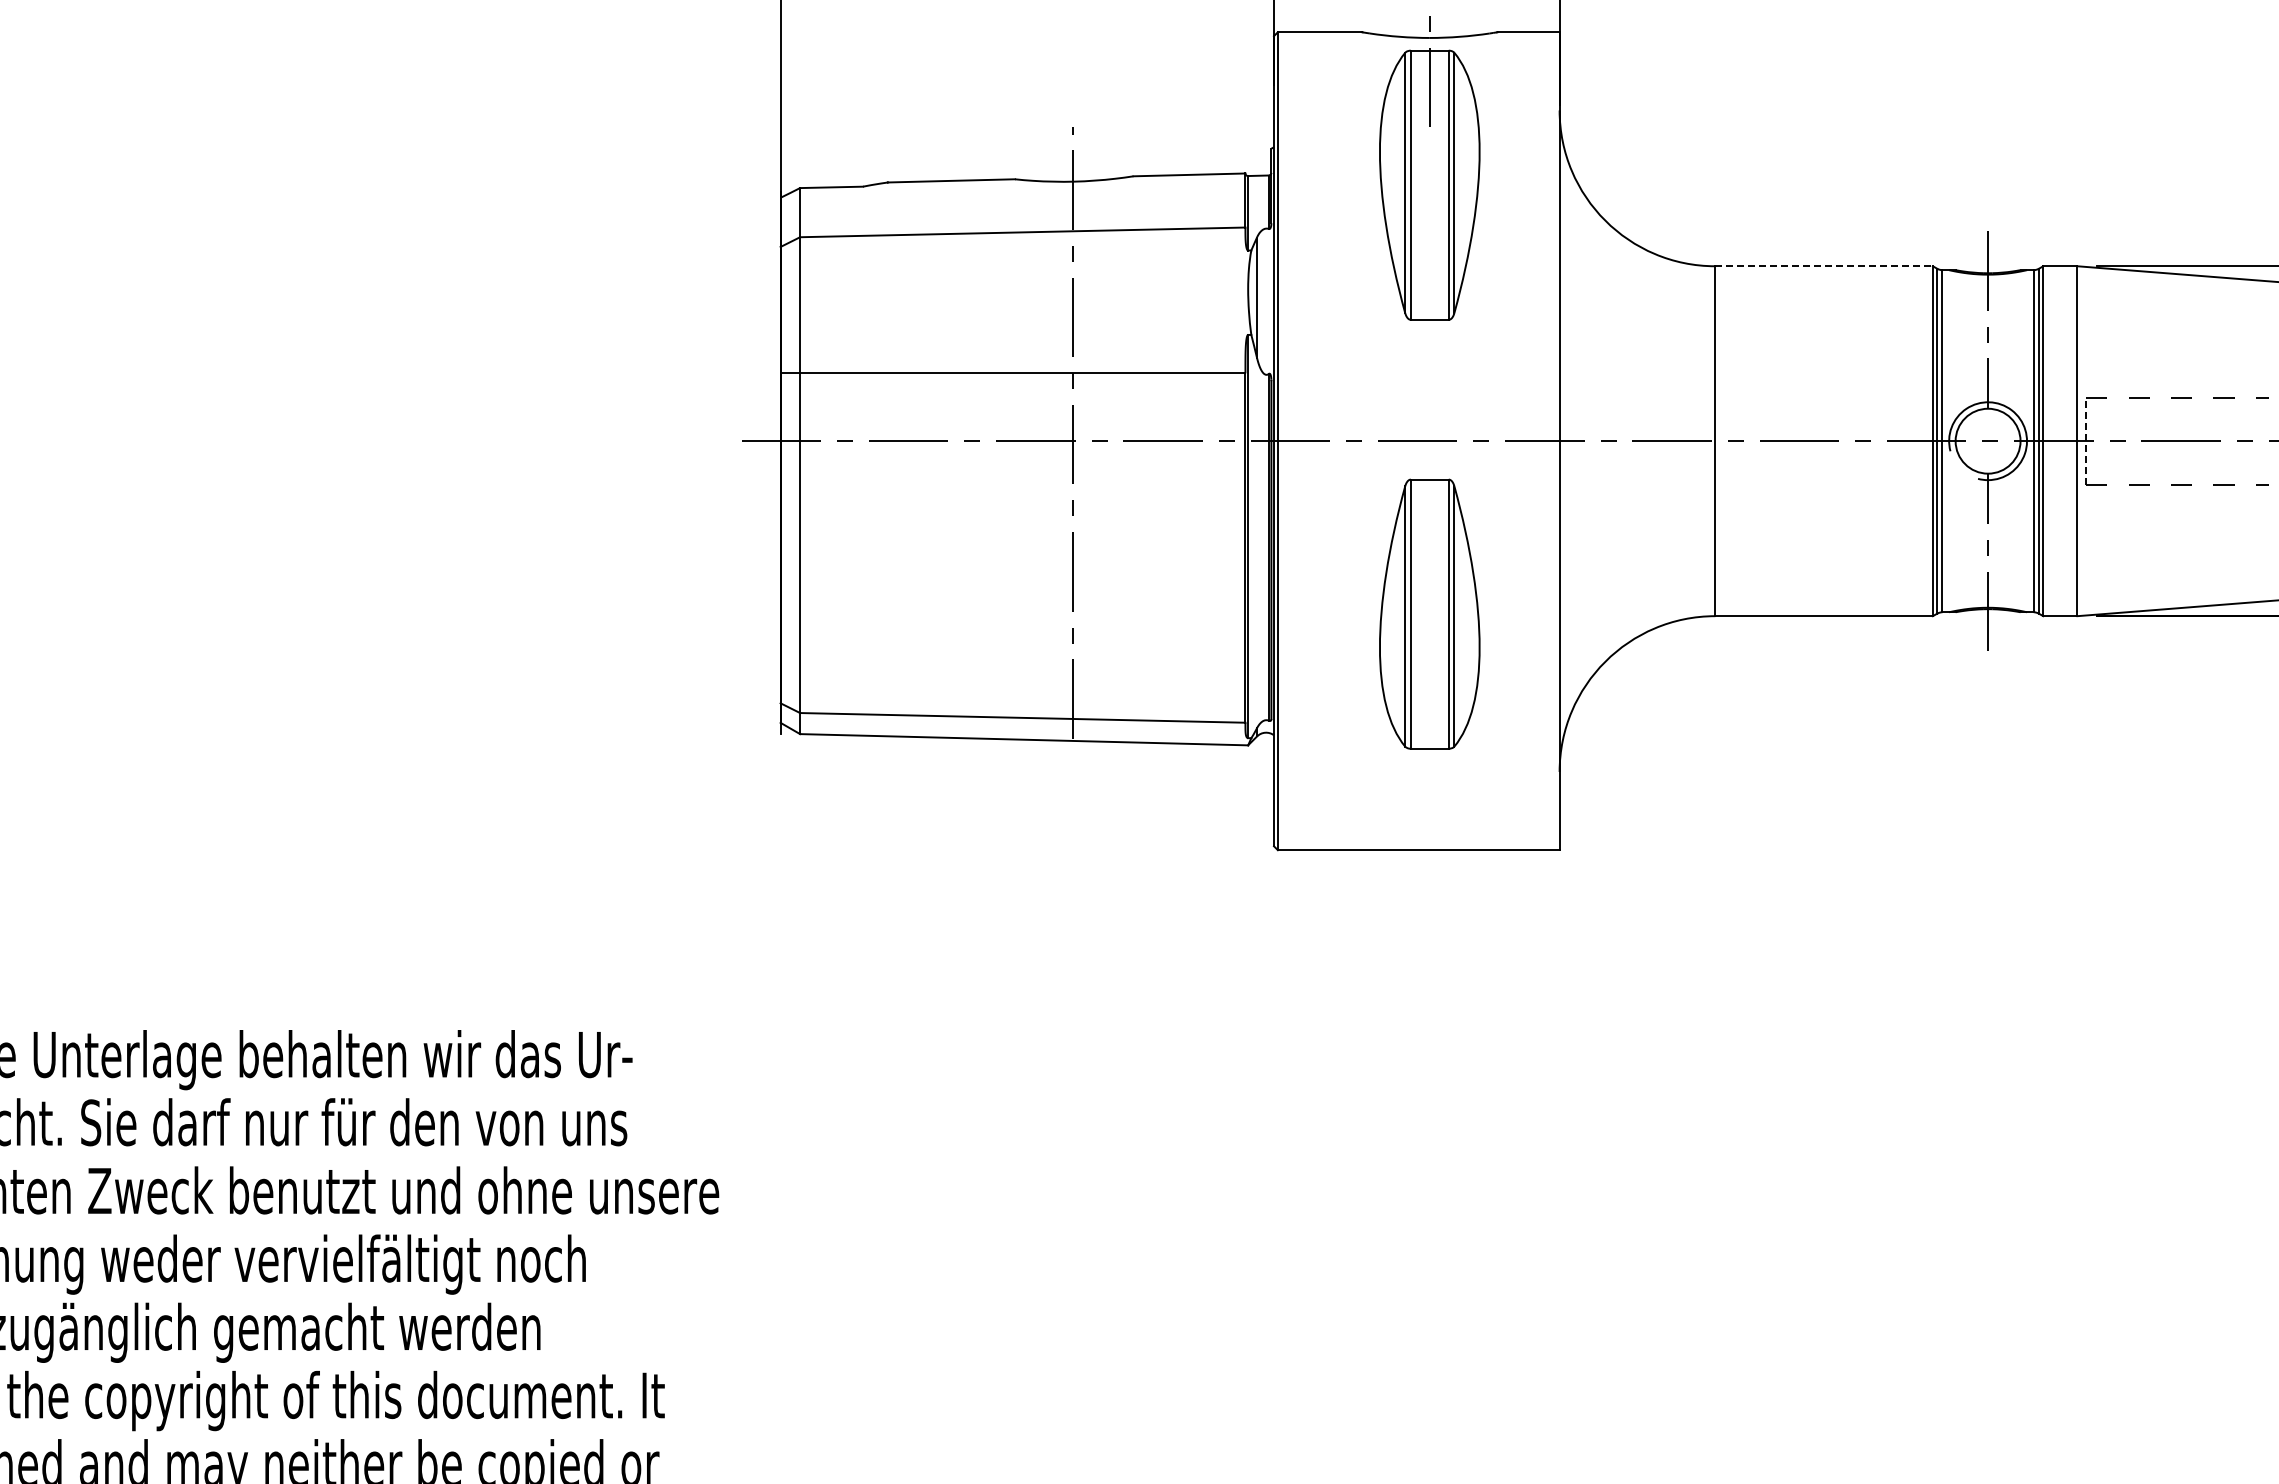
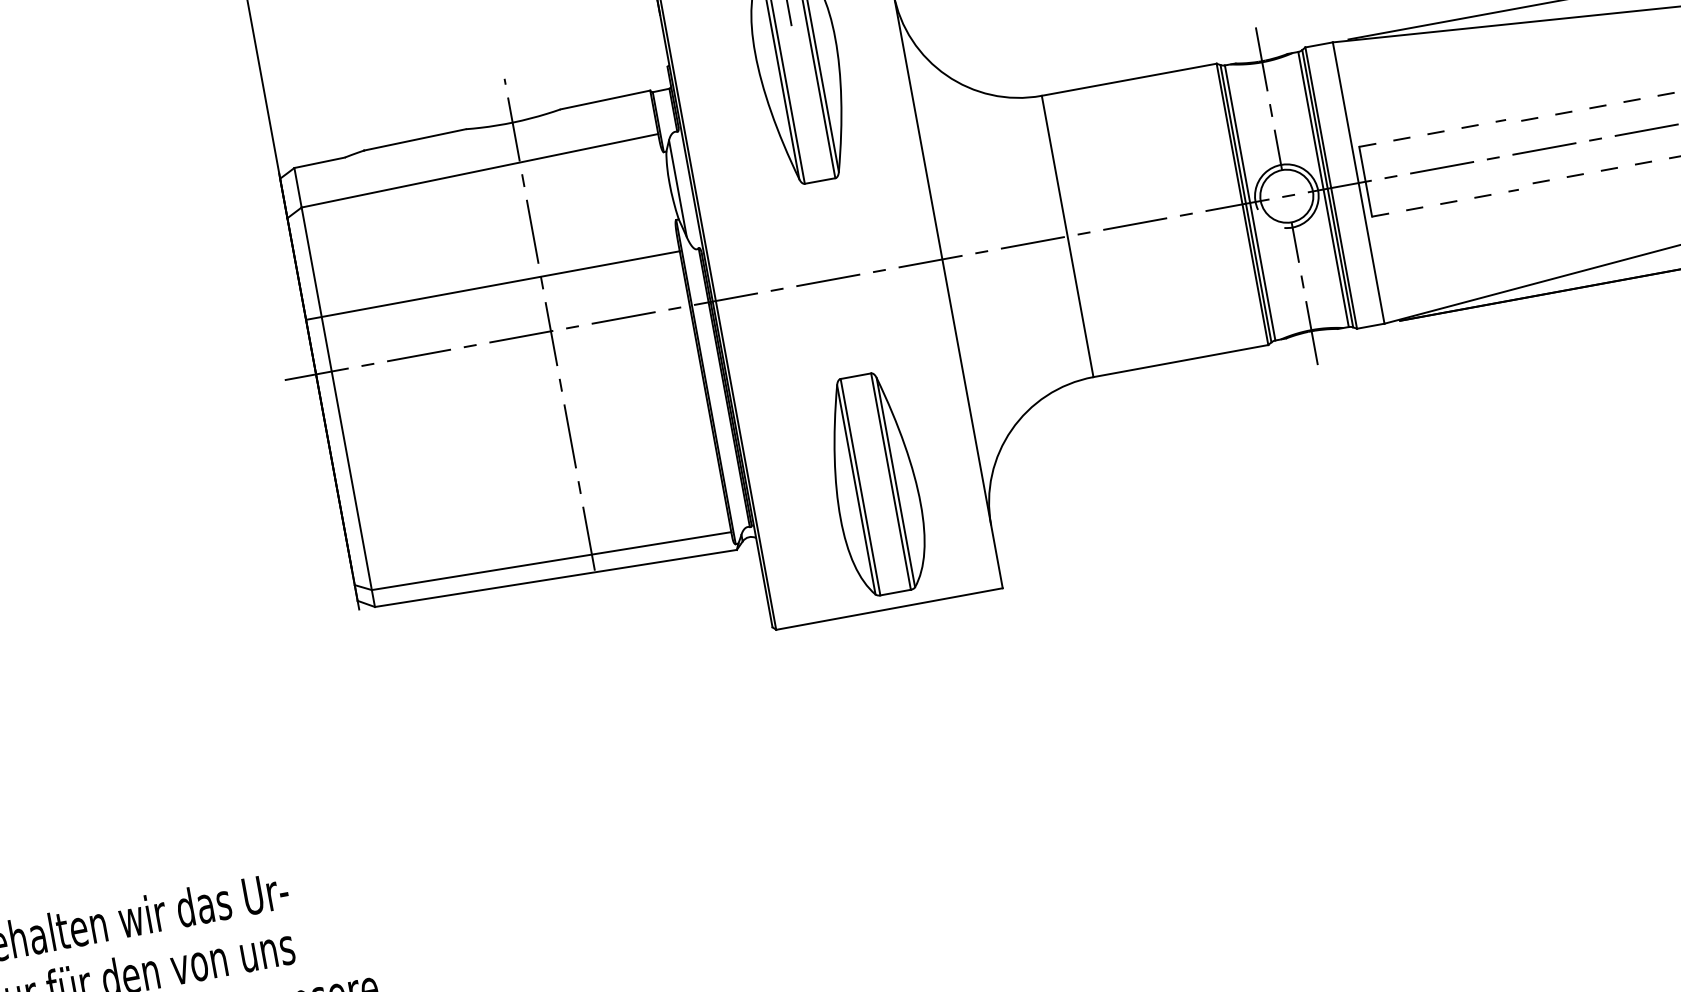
line: (1824, 266) -> (1129, 79), dashed -> solid
line: (2086, 440) -> (1365, 181), dashed -> solid
part: (1429, 613) -> (875, 483), moved

